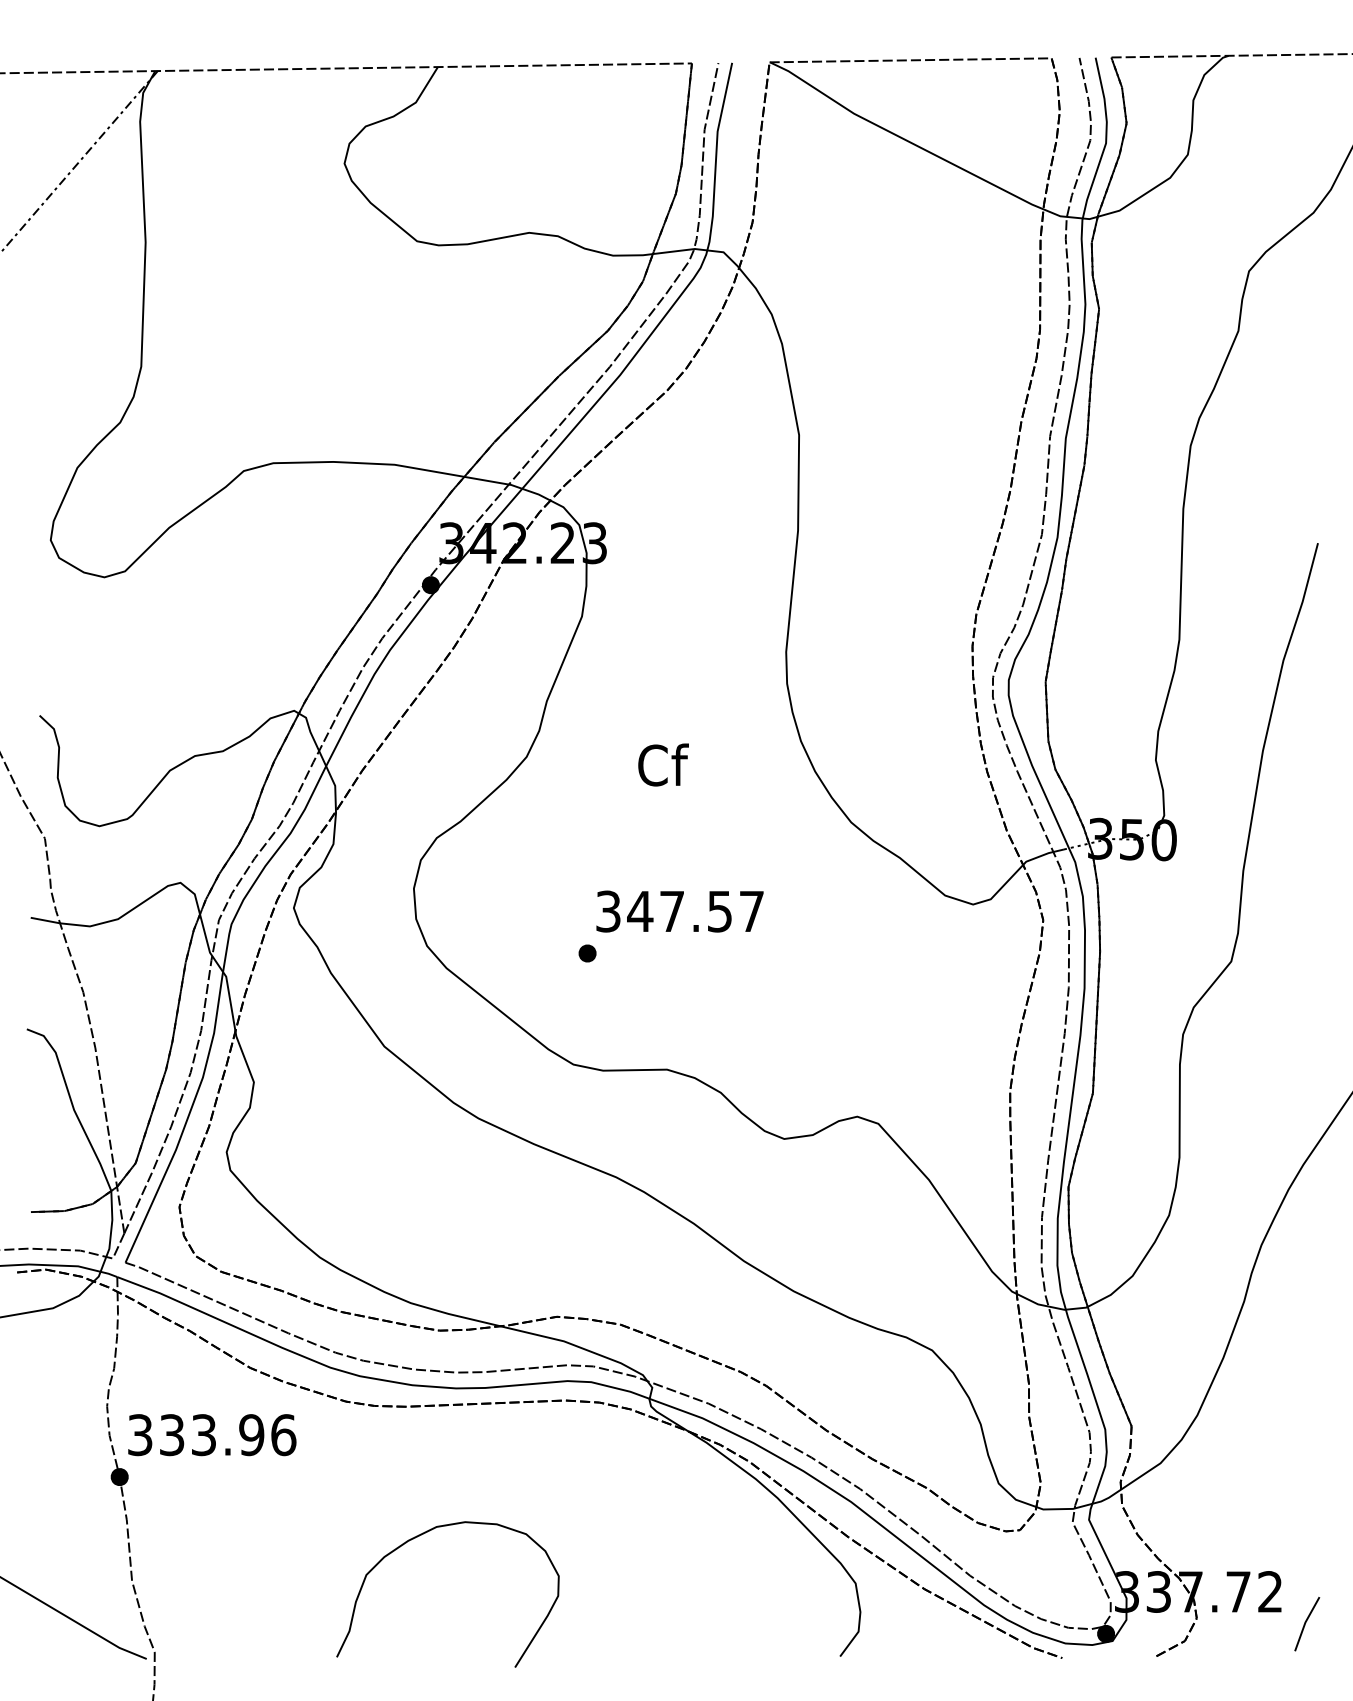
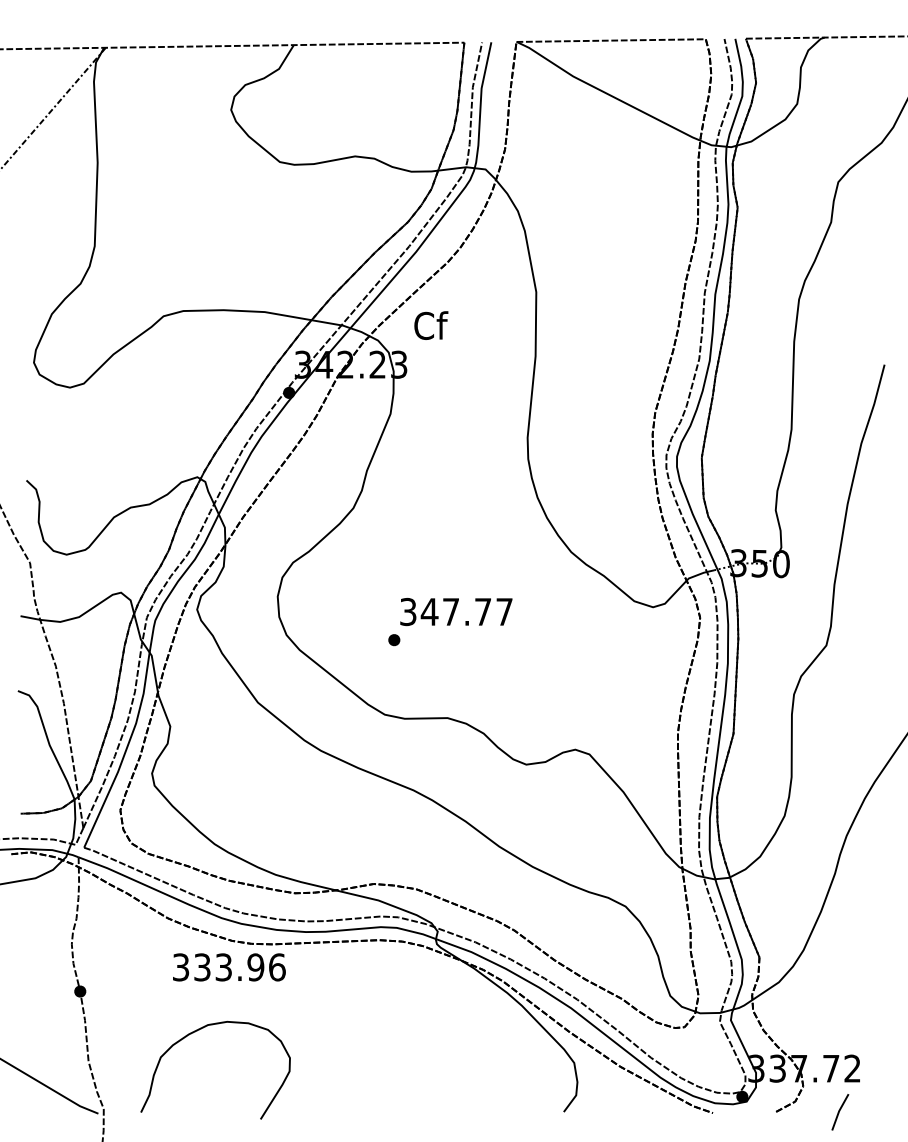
text: (663, 764) -> (431, 325), moved
text: (720, 912) -> (483, 612), 347.57 -> 347.77
text: (212, 1435) -> (229, 967), moved
curve: (418, 1538) -> (195, 1032), moved
line: (1307, 1622) -> (840, 1111), moved

